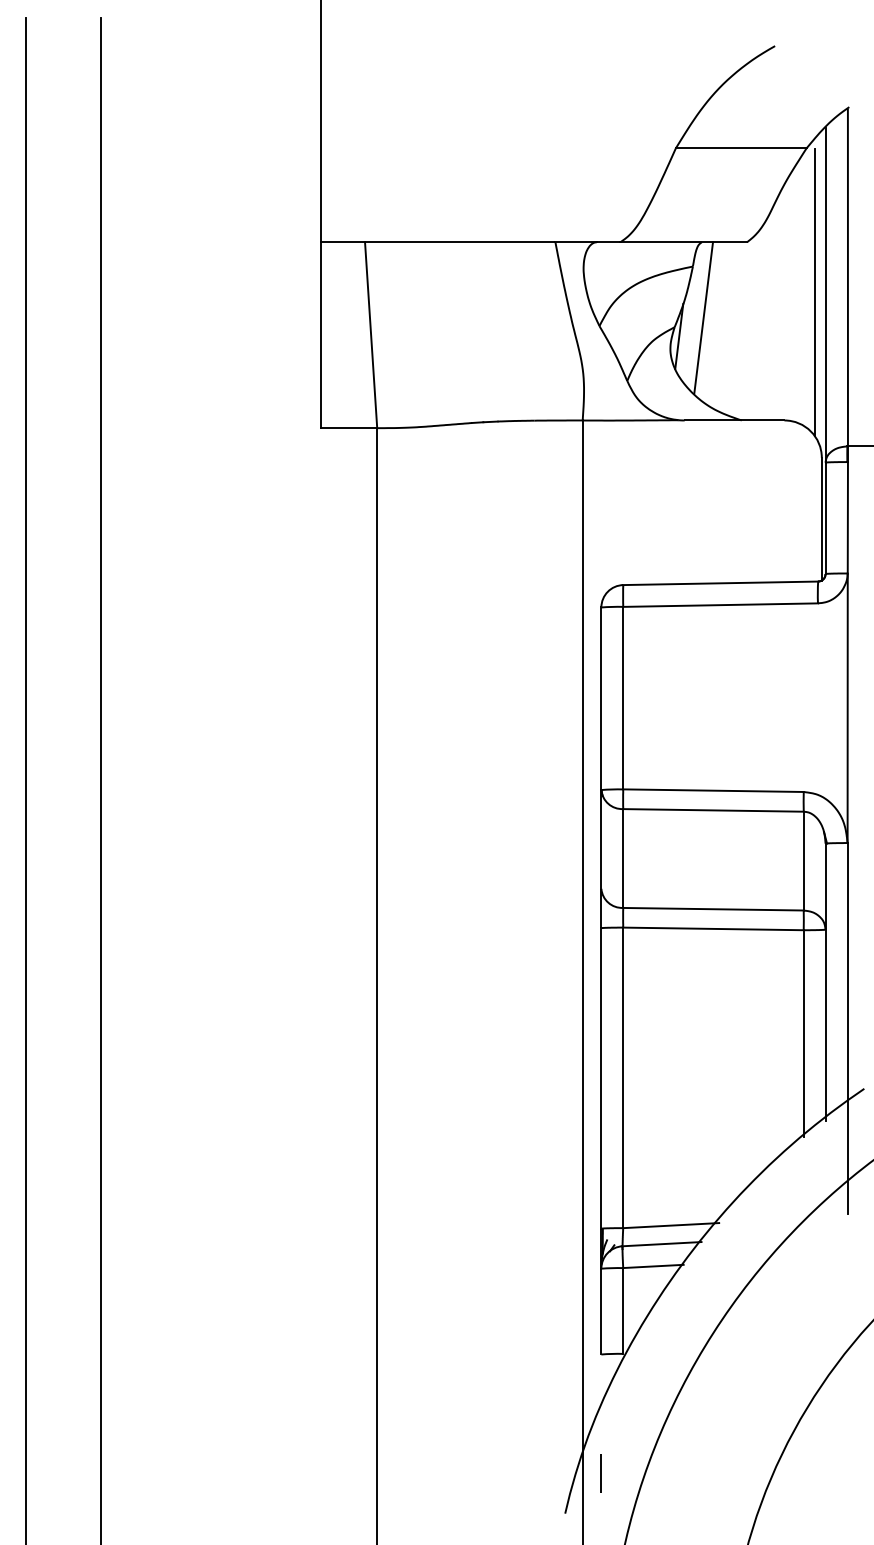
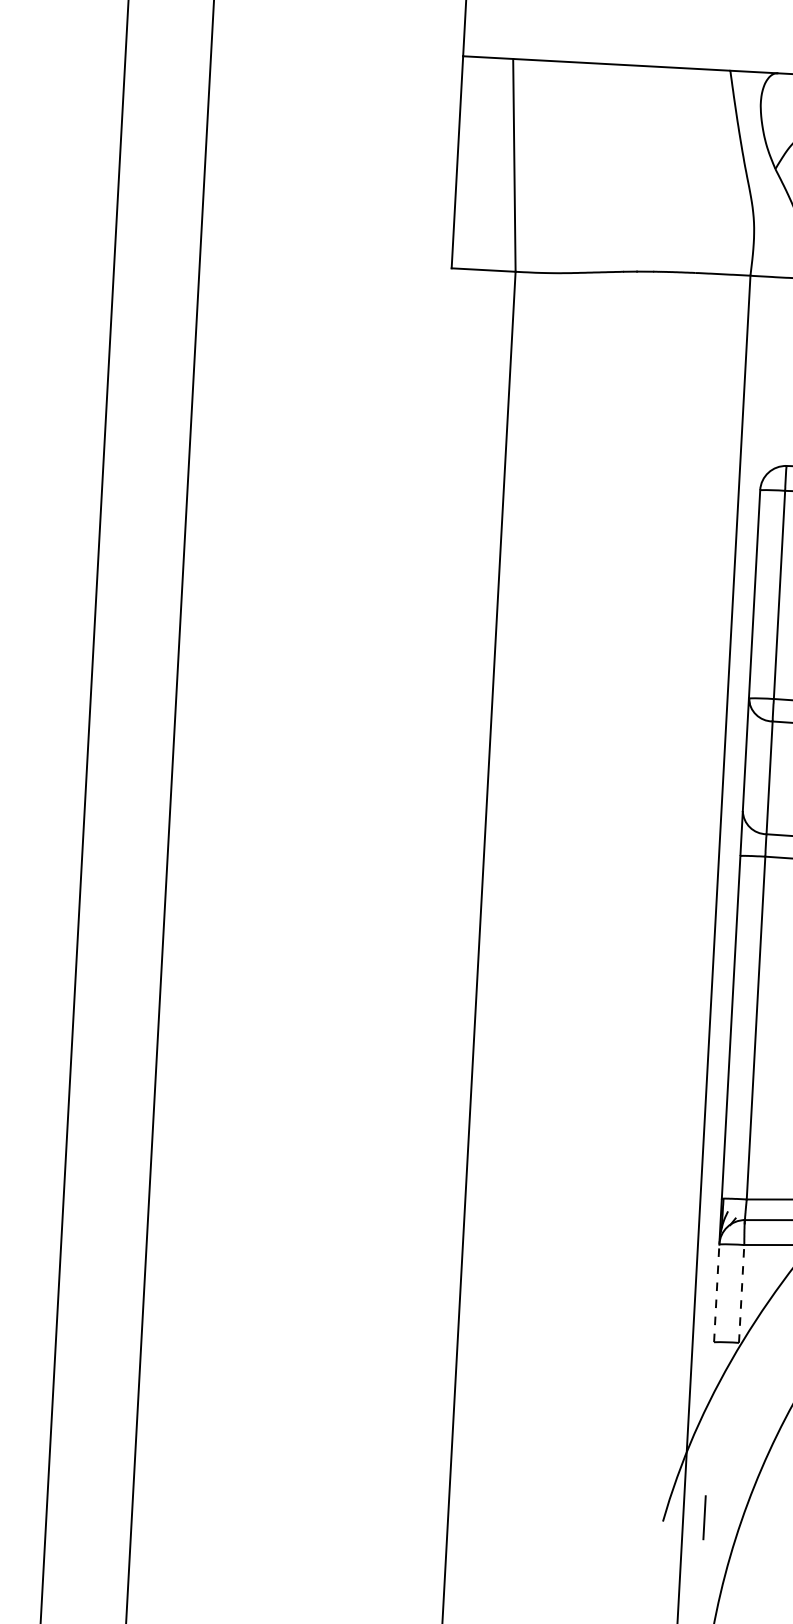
line: (623, 1310) -> (742, 1293), solid -> dashed
line: (601, 1311) -> (716, 1293), solid -> dashed
line: (600, 1473) -> (703, 1517), moved

